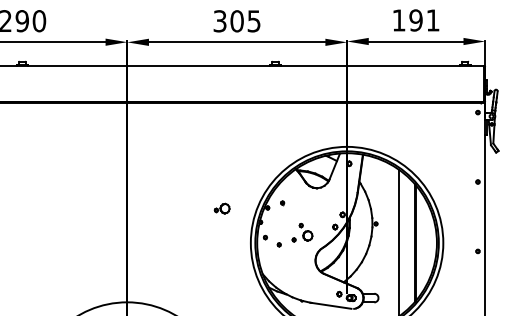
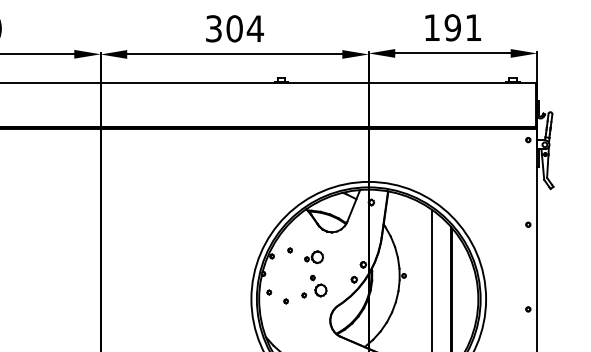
text: (254, 21) -> (255, 29), 305 -> 304
part: (221, 208) -> (313, 257), moved

